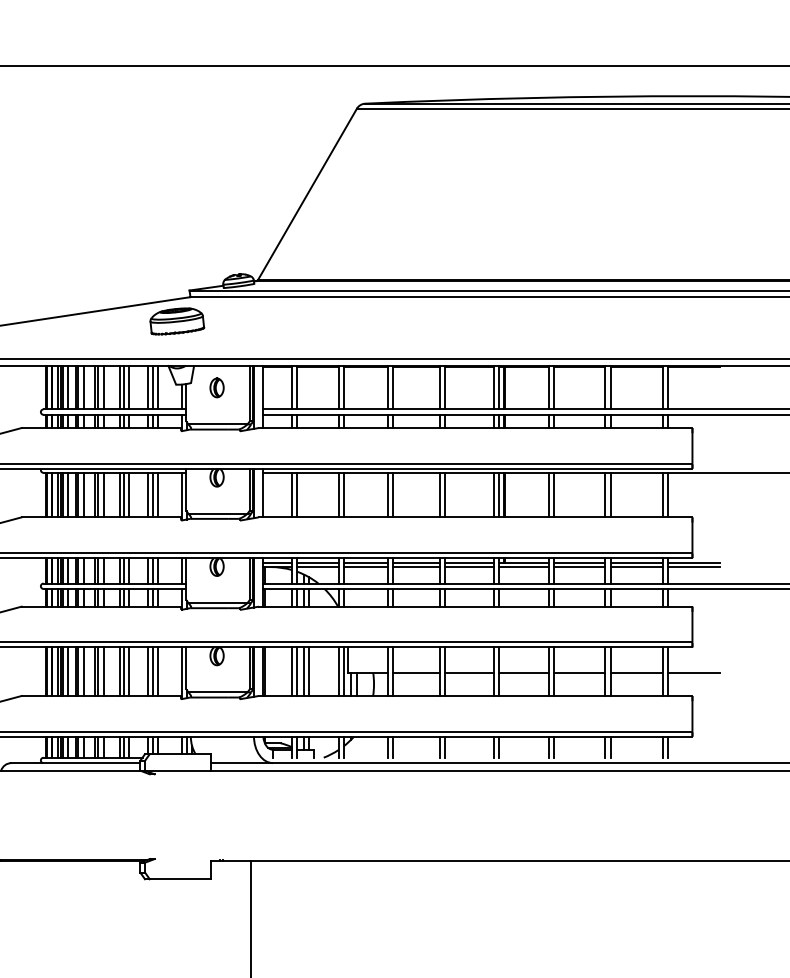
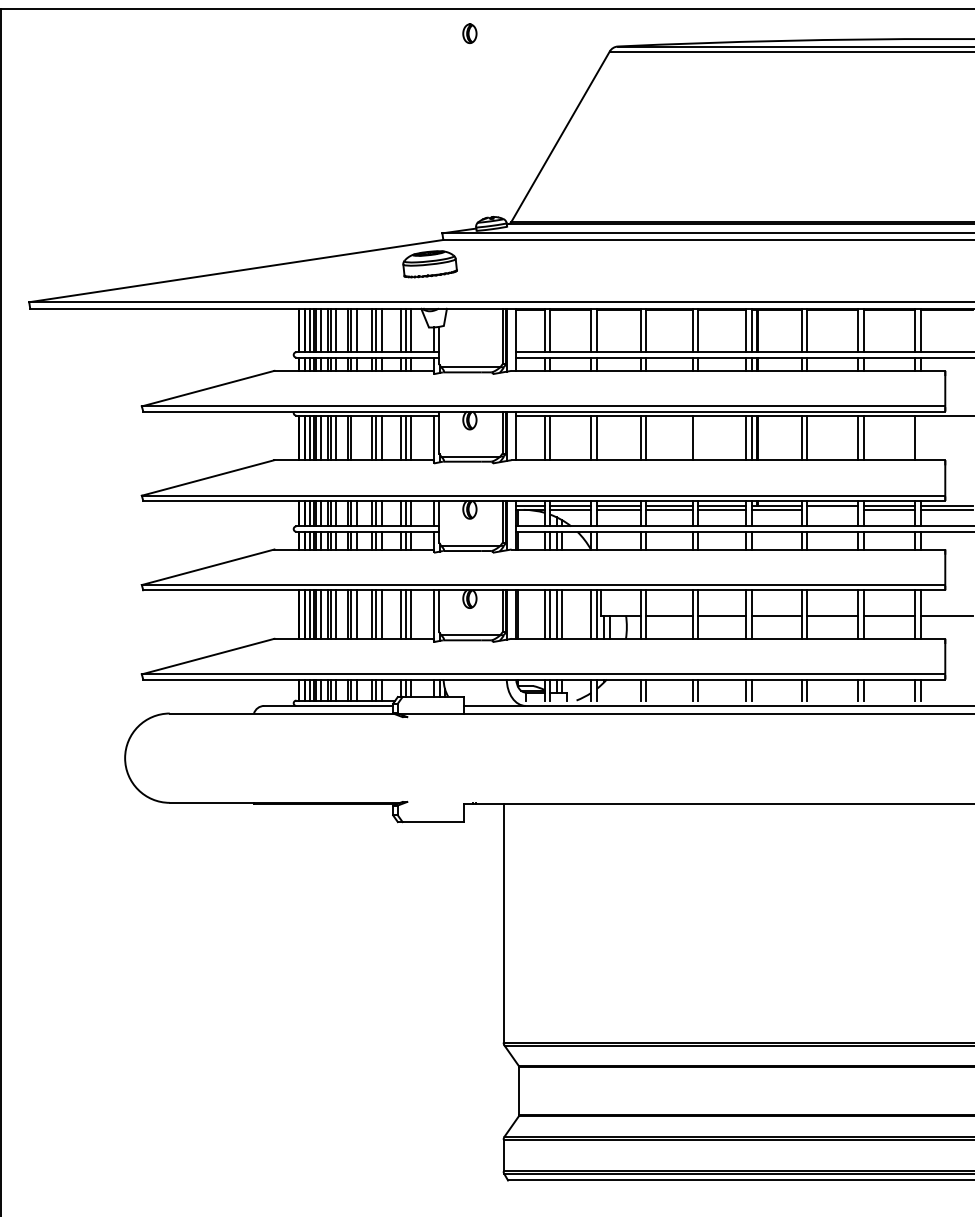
part: (216, 387) -> (469, 33), moved
line: (103, 494) -> (356, 437), removed
line: (444, 494) -> (697, 437), removed
line: (667, 494) -> (920, 437), removed
line: (579, 566) -> (832, 509), removed

